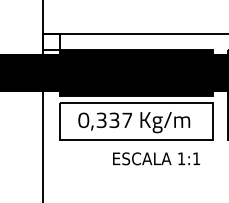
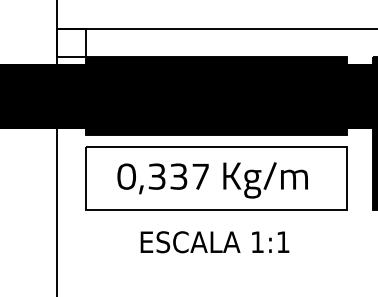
text: (156, 158) -> (214, 241), moved

